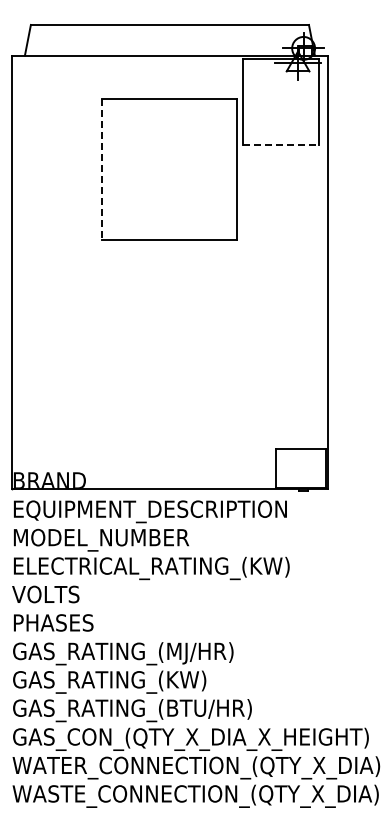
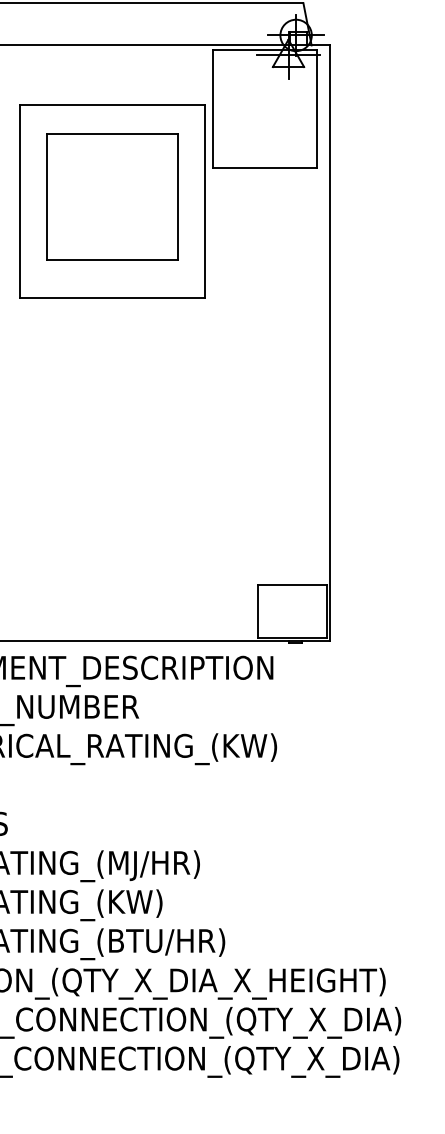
line: (280, 145) -> (264, 168), dashed -> solid
part: (169, 165) -> (112, 196), added
line: (102, 169) -> (20, 201), dashed -> solid

